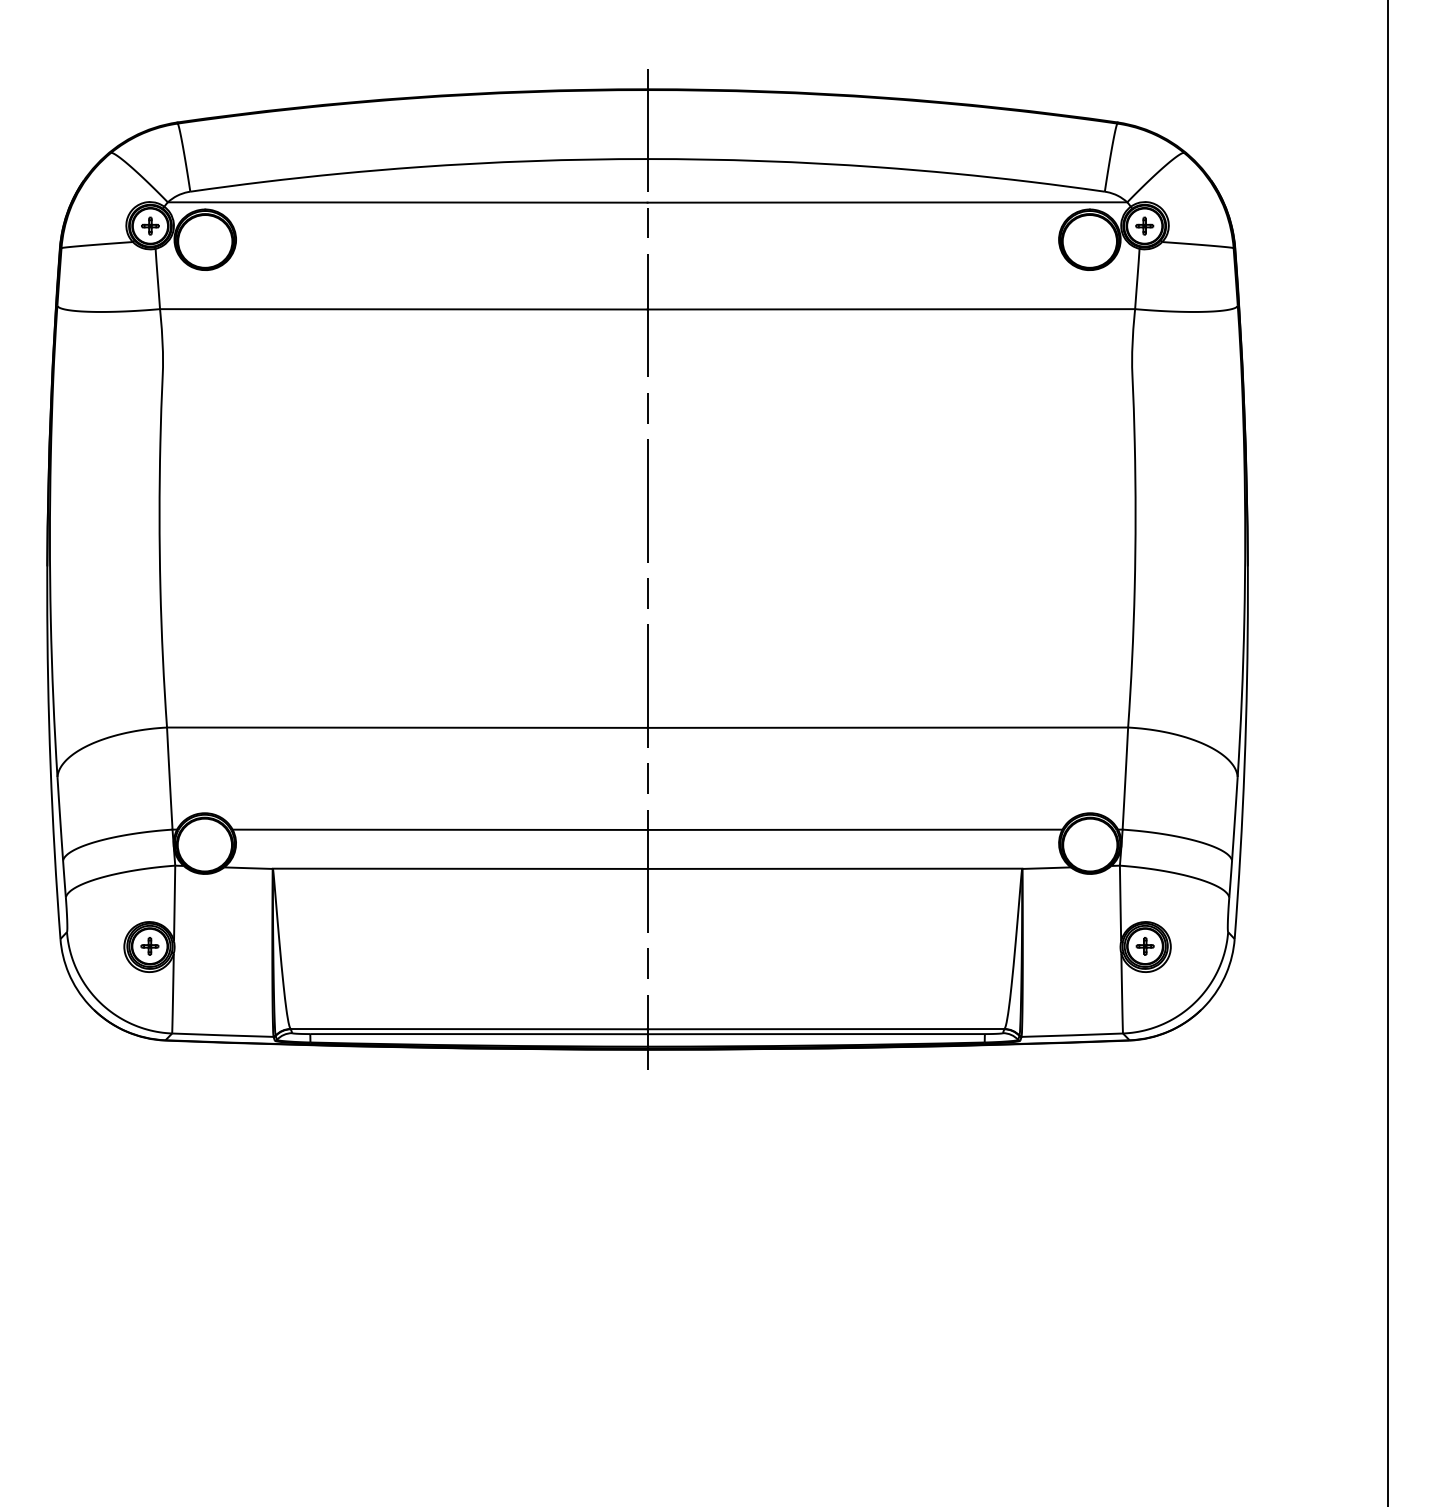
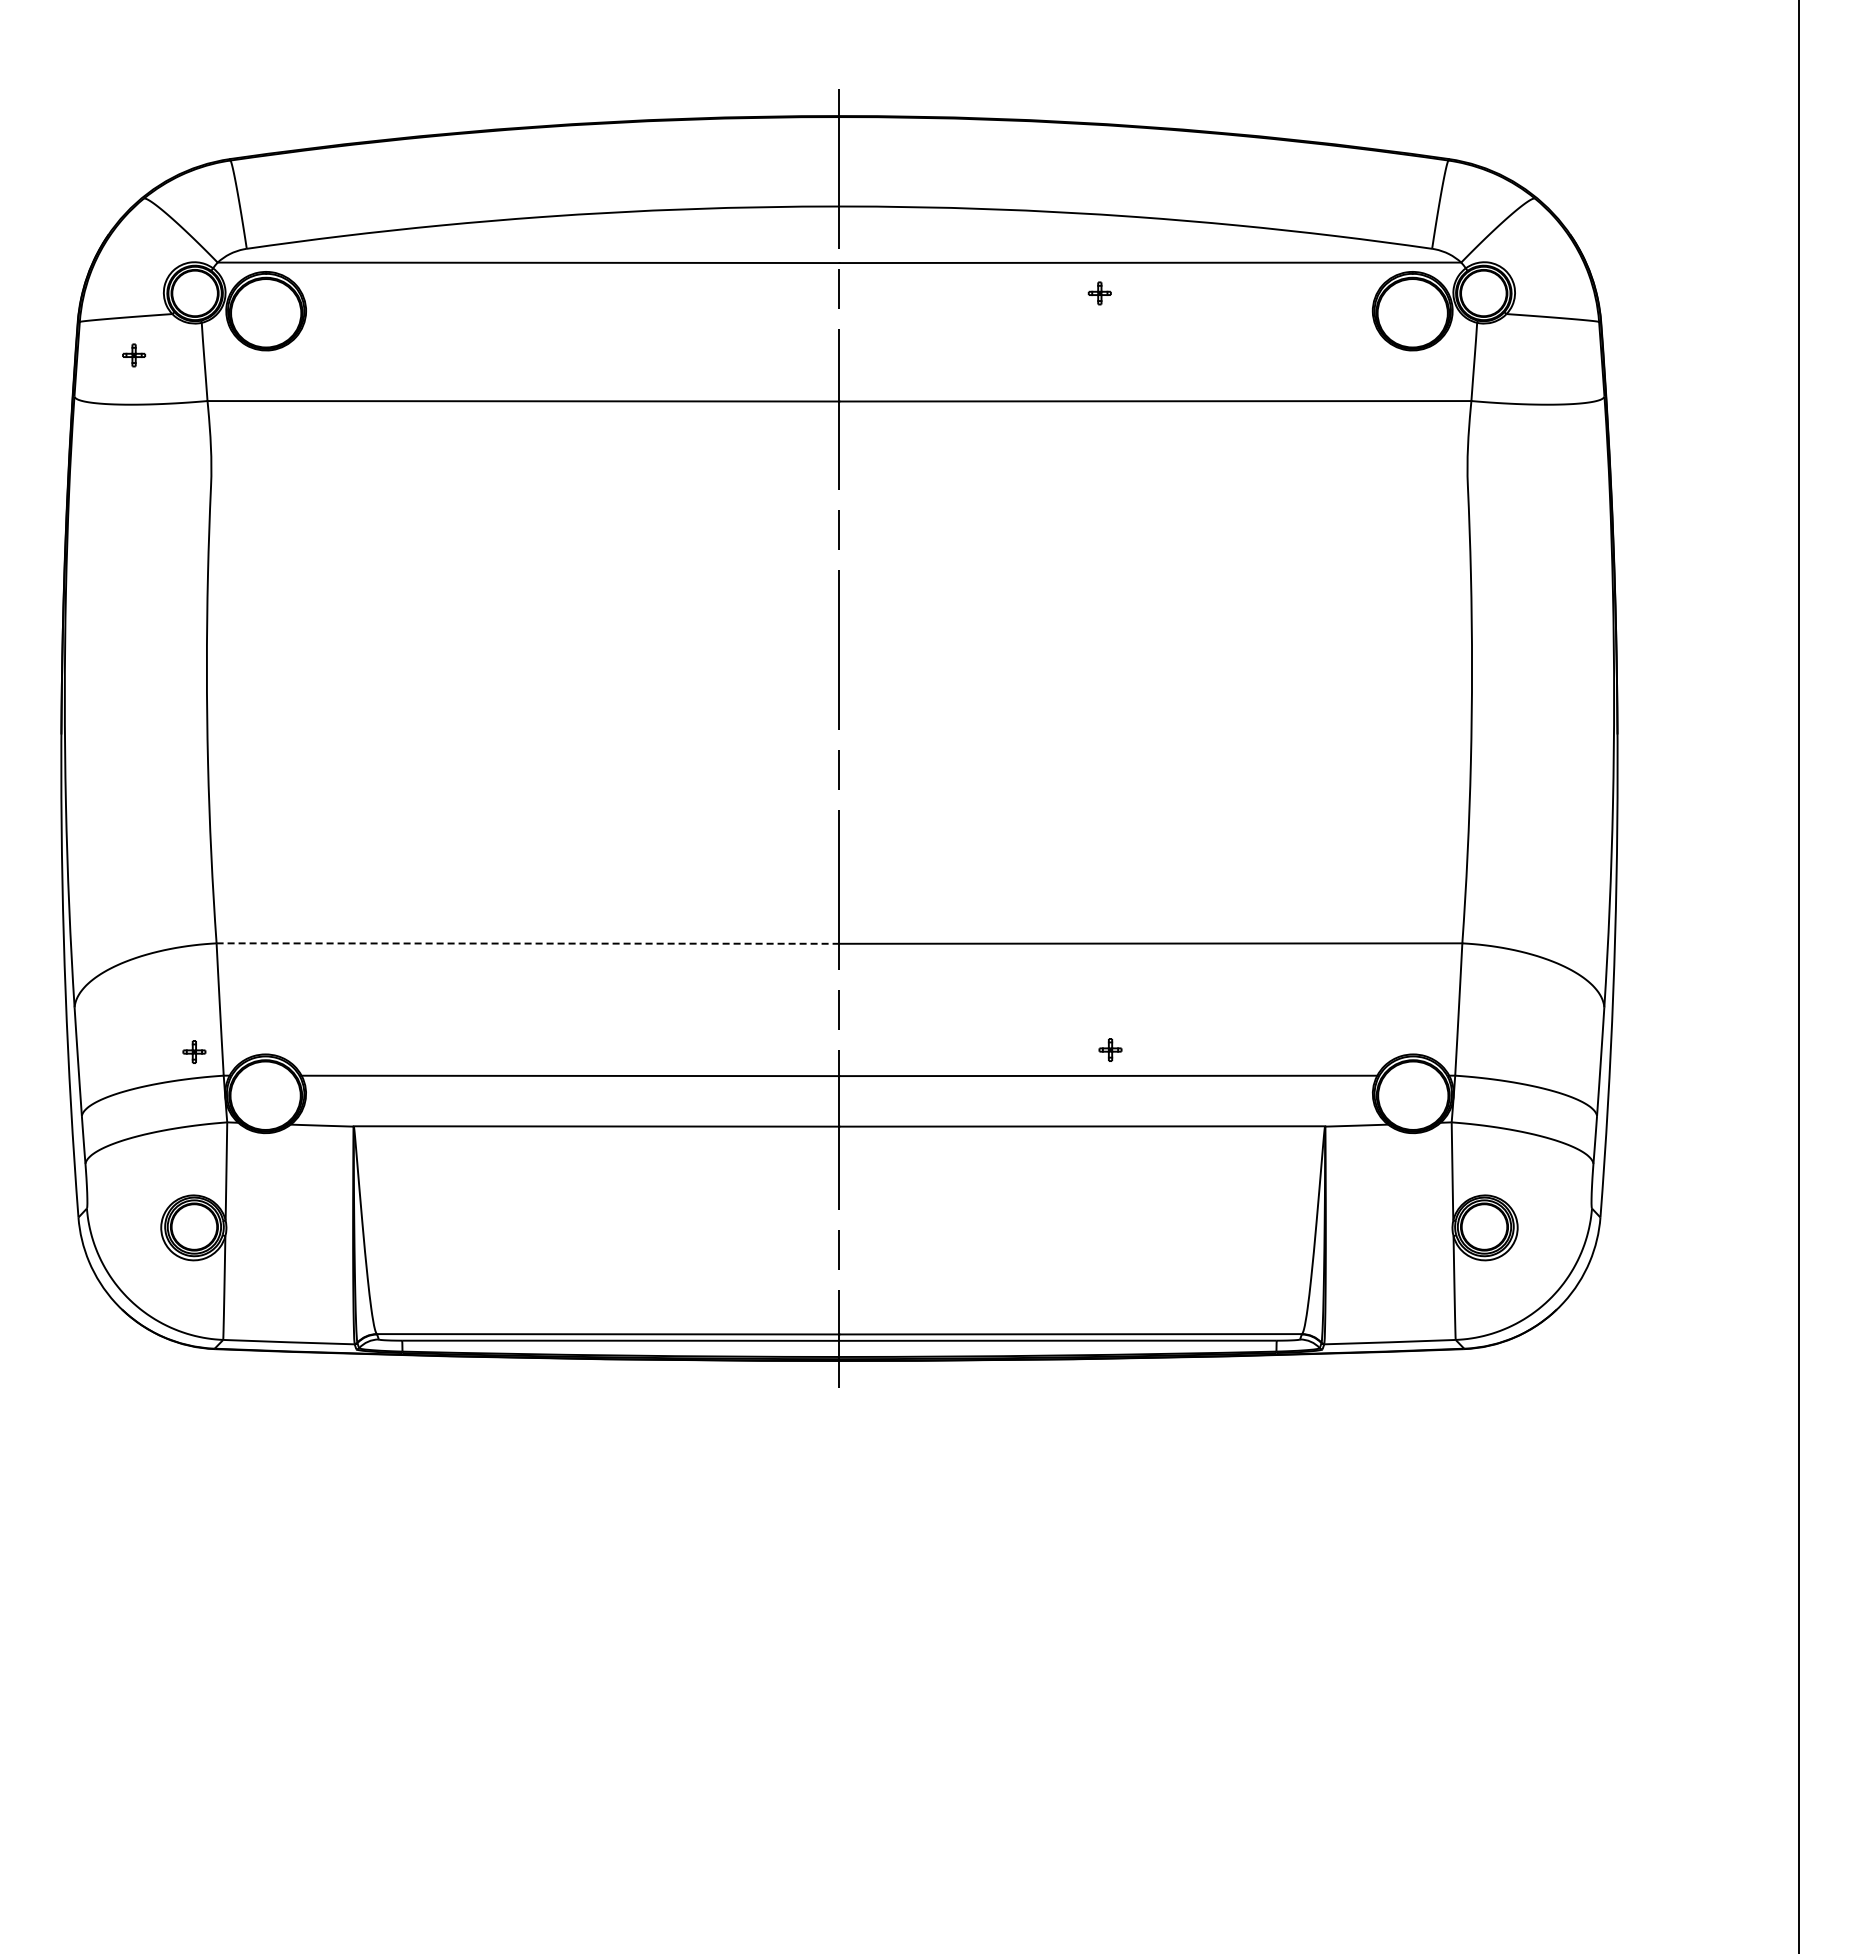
part: (150, 226) -> (134, 355), moved
part: (1144, 226) -> (1099, 293), moved
line: (407, 727) -> (528, 943), solid -> dashed
part: (149, 945) -> (194, 1051), moved
part: (1145, 945) -> (1110, 1049), moved

